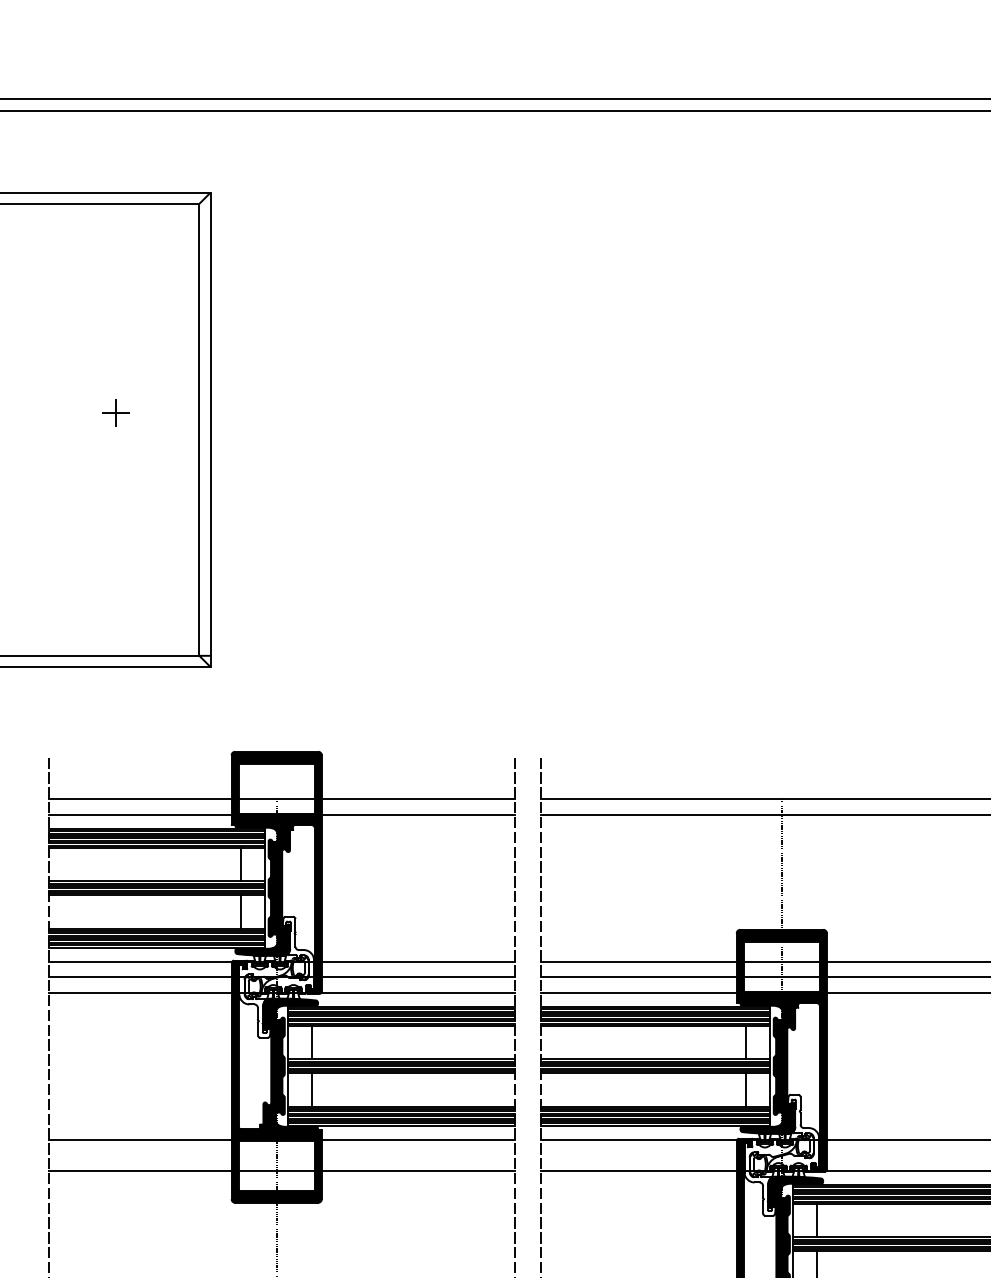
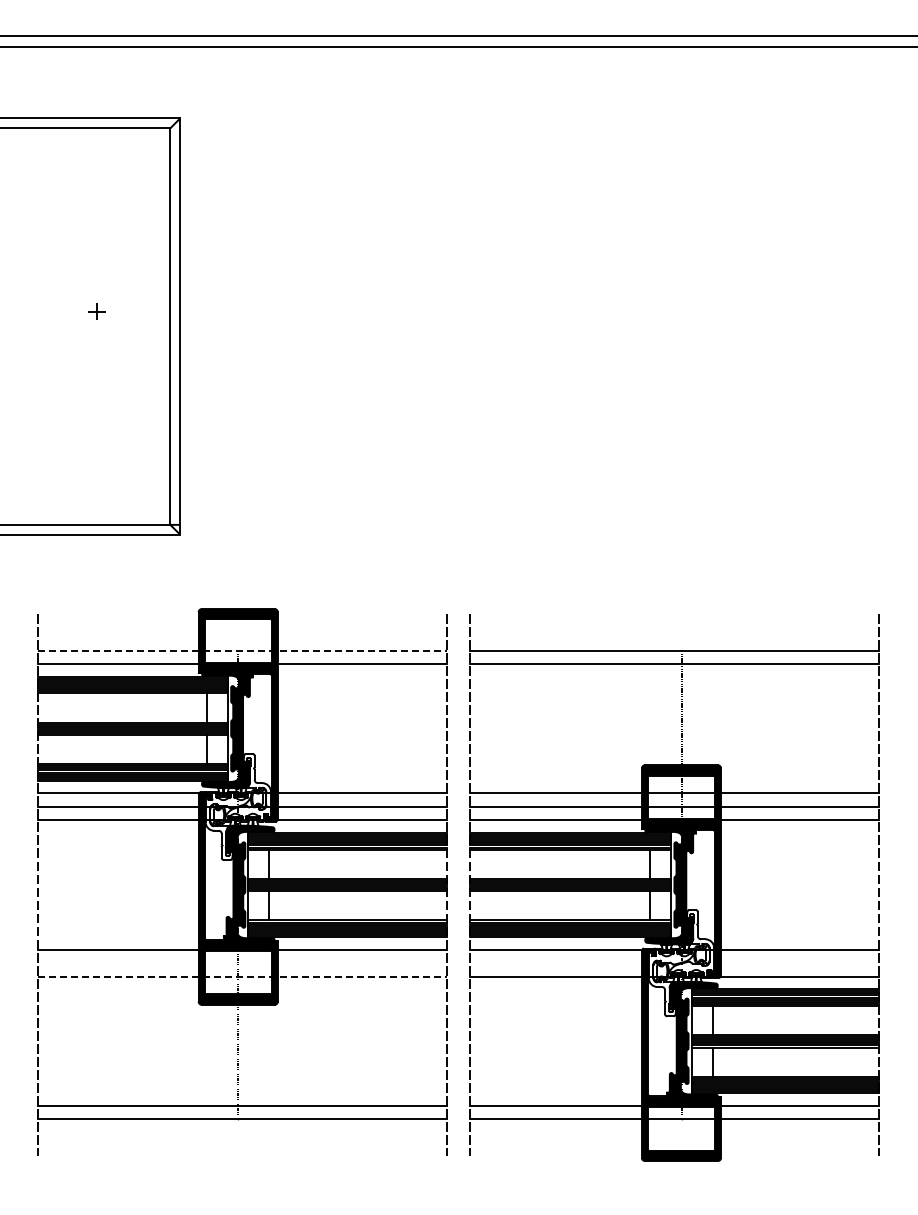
part: (116, 412) -> (97, 311), size x0.7
line: (282, 798) -> (243, 650), solid -> dashed
line: (282, 1170) -> (243, 976), solid -> dashed

